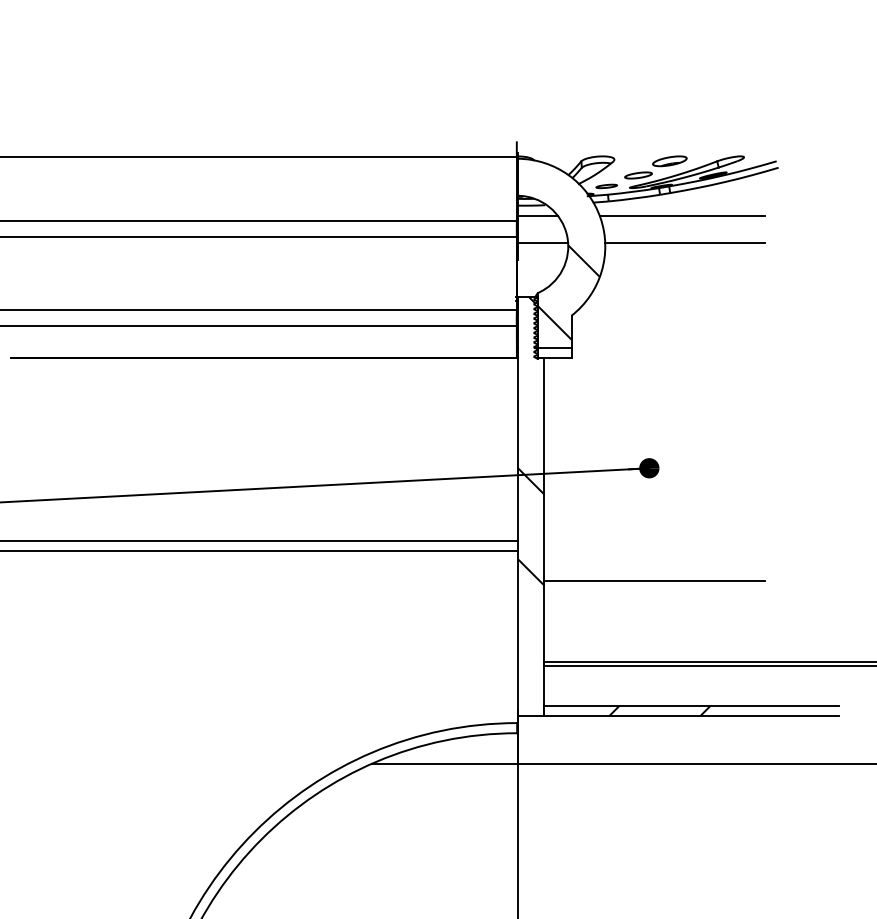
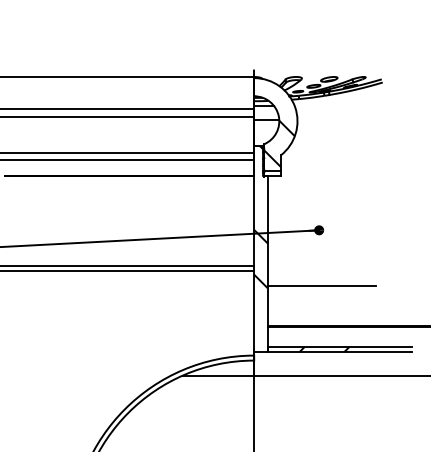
line: (680, 216) -> (334, 106), removed
line: (684, 242) -> (336, 119), removed

